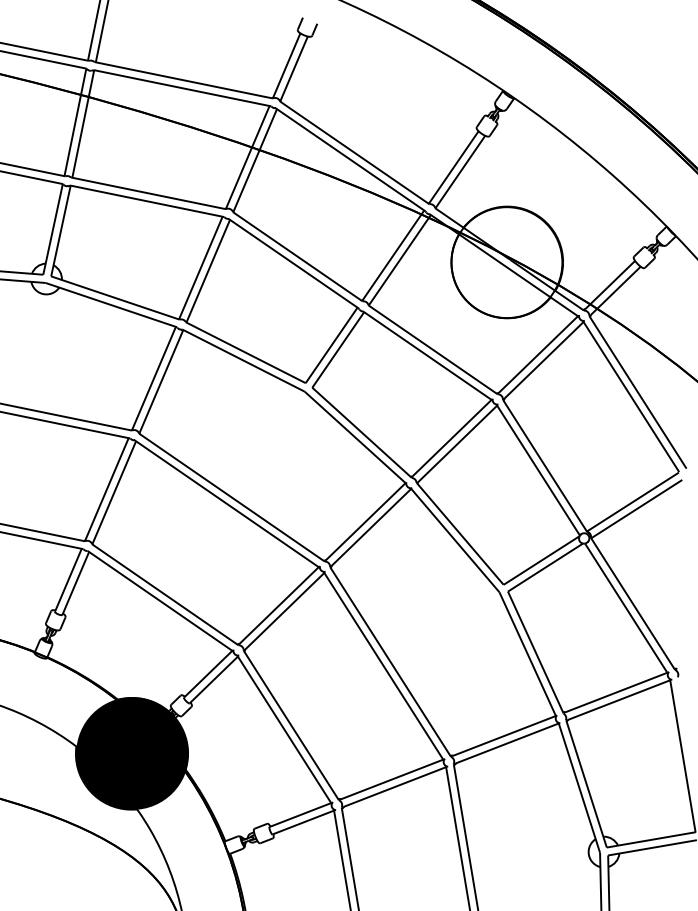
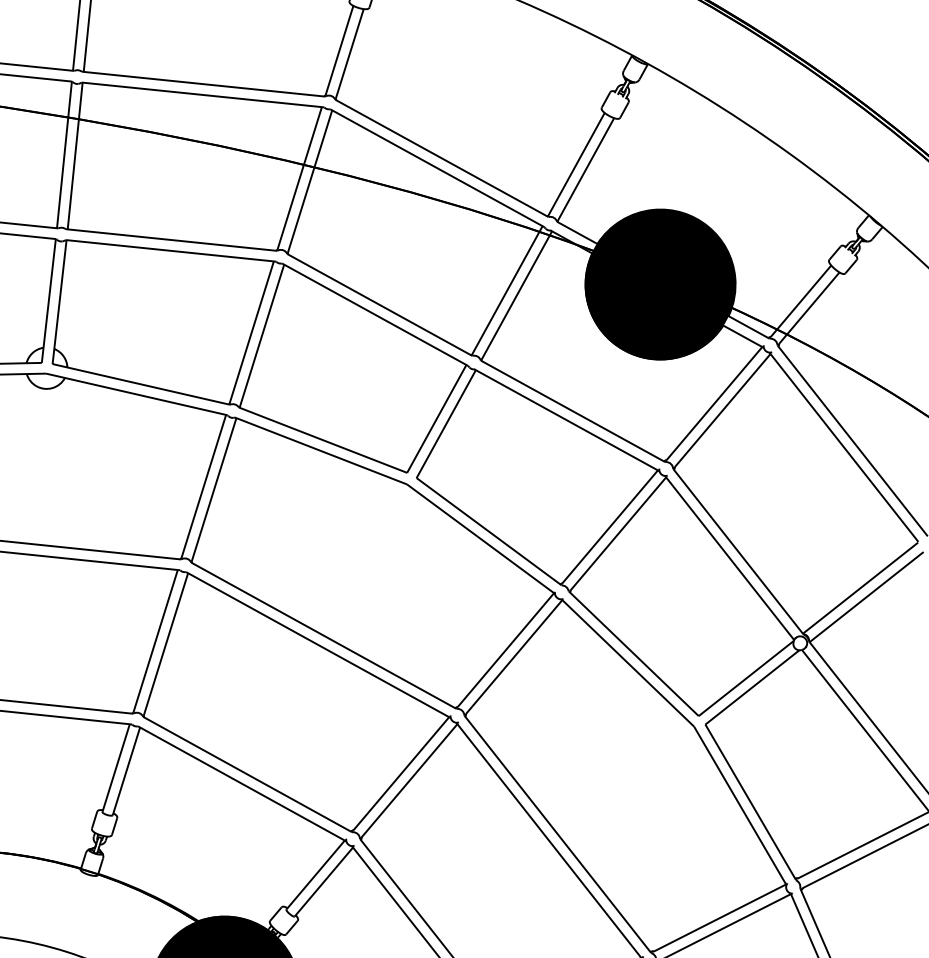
fill: (506, 262) -> (659, 284), added

